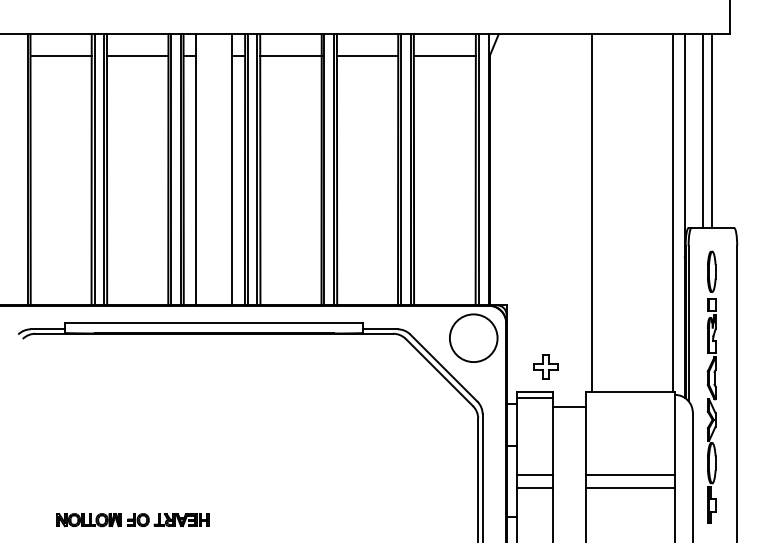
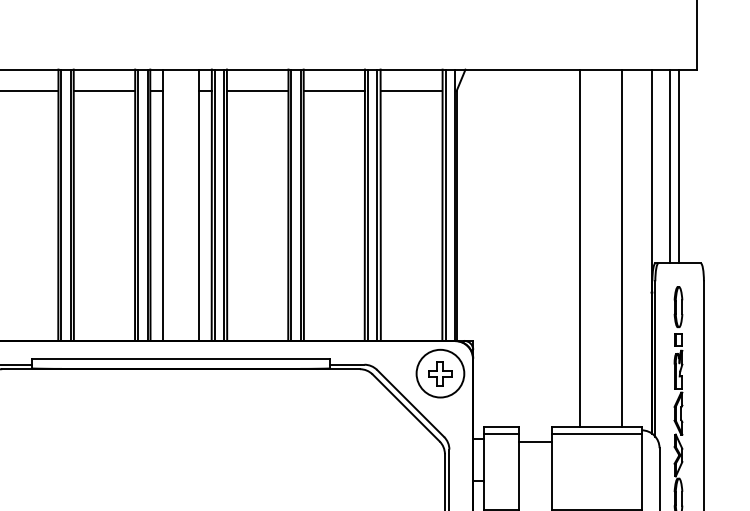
line: (591, 212) -> (579, 247), moved
line: (673, 212) -> (622, 247), moved
part: (545, 366) -> (440, 372), moved
line: (629, 398) -> (596, 433), added

